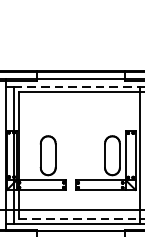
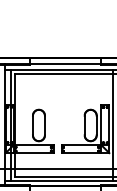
line: (76, 86) -> (61, 69), dashed -> solid
line: (78, 219) -> (63, 176), dashed -> solid

